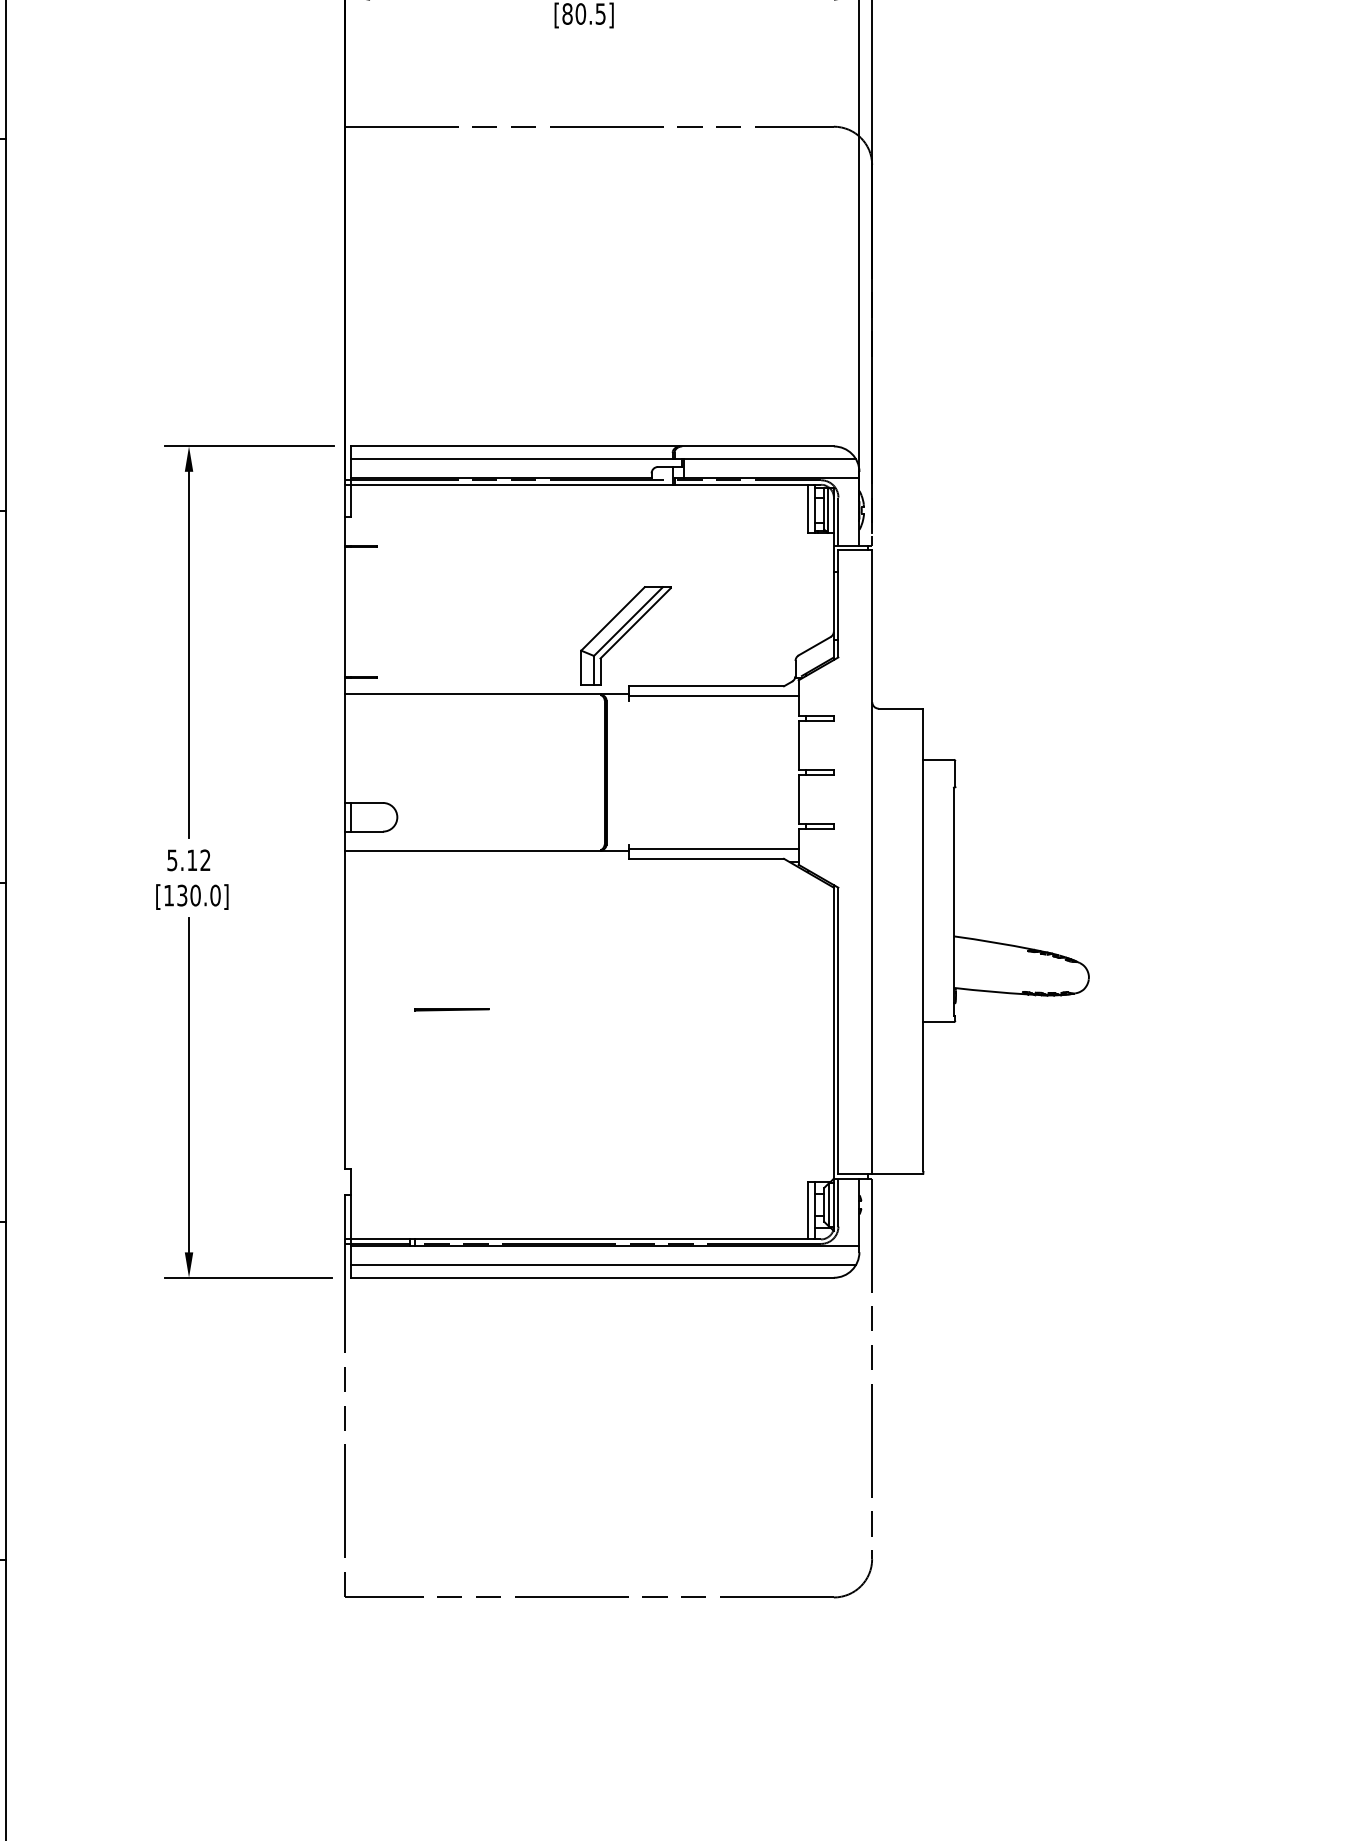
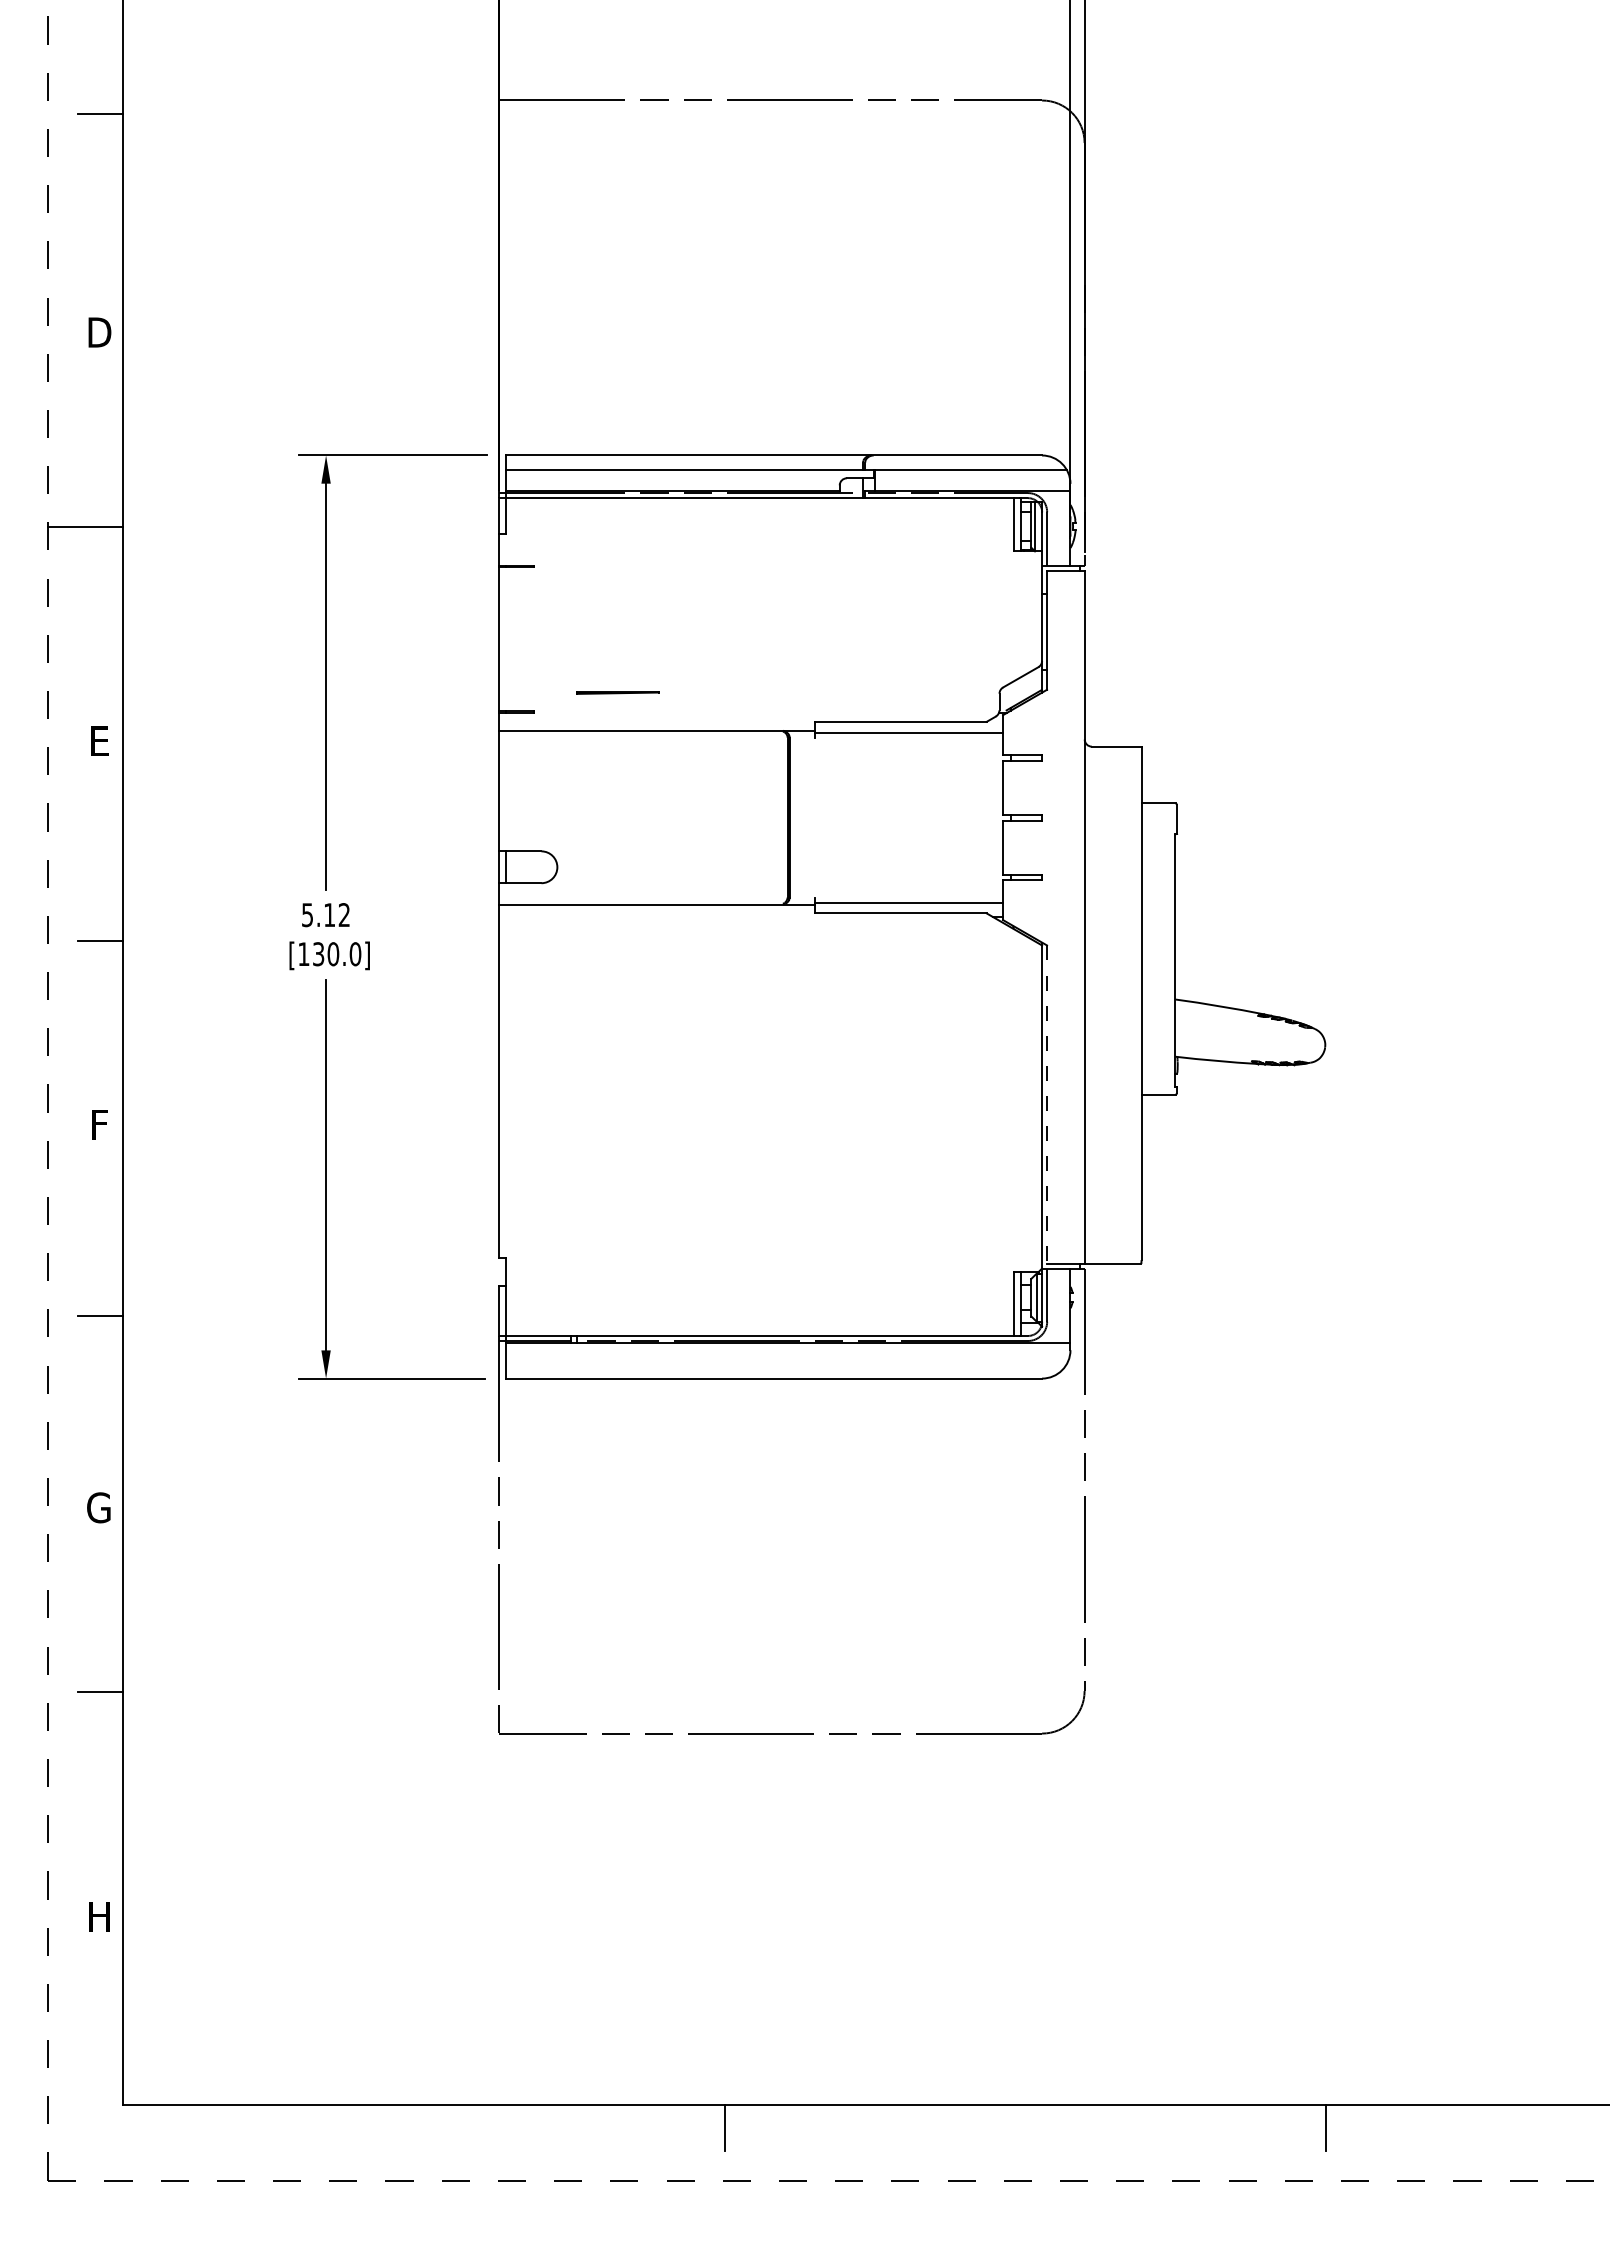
part: (625, 635) -> (810, 665), removed
line: (451, 1009) -> (617, 692), moved
line: (838, 1031) -> (1047, 1105), solid -> dashed
line: (602, 1265) -> (785, 1364), removed

